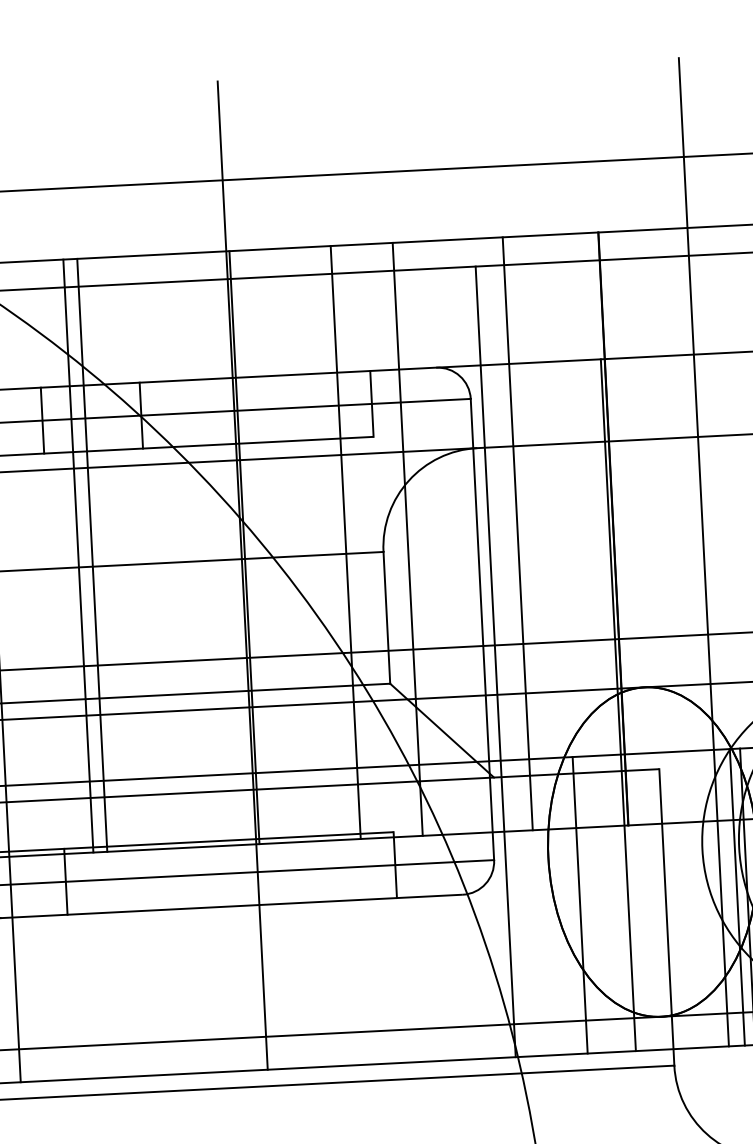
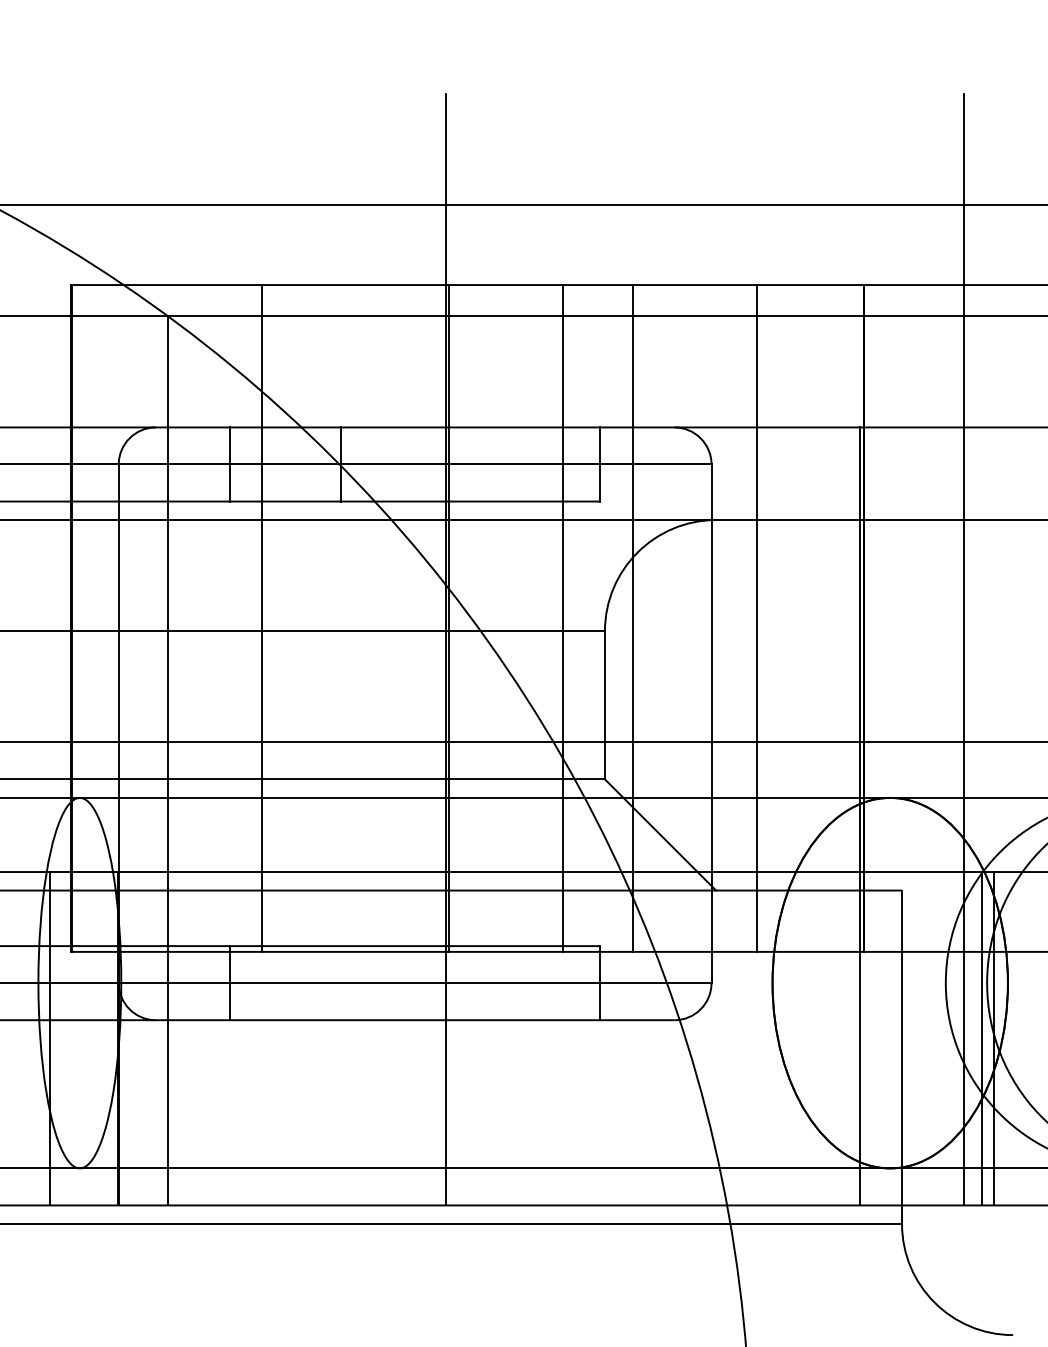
line: (92, 555) -> (278, 618), removed
line: (495, 661) -> (724, 760), removed
line: (580, 905) -> (805, 1038), removed

